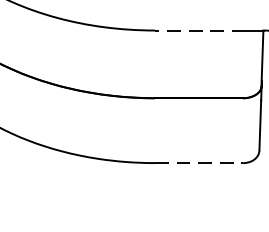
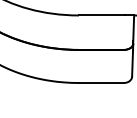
line: (199, 30) -> (101, 15), dashed -> solid
line: (199, 162) -> (101, 82), dashed -> solid

